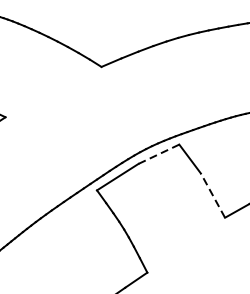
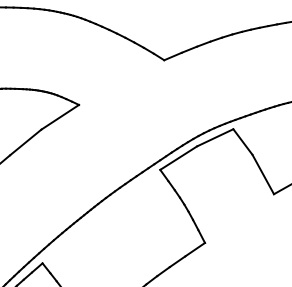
line: (159, 153) -> (215, 137), dashed -> solid
line: (213, 195) -> (263, 174), dashed -> solid

